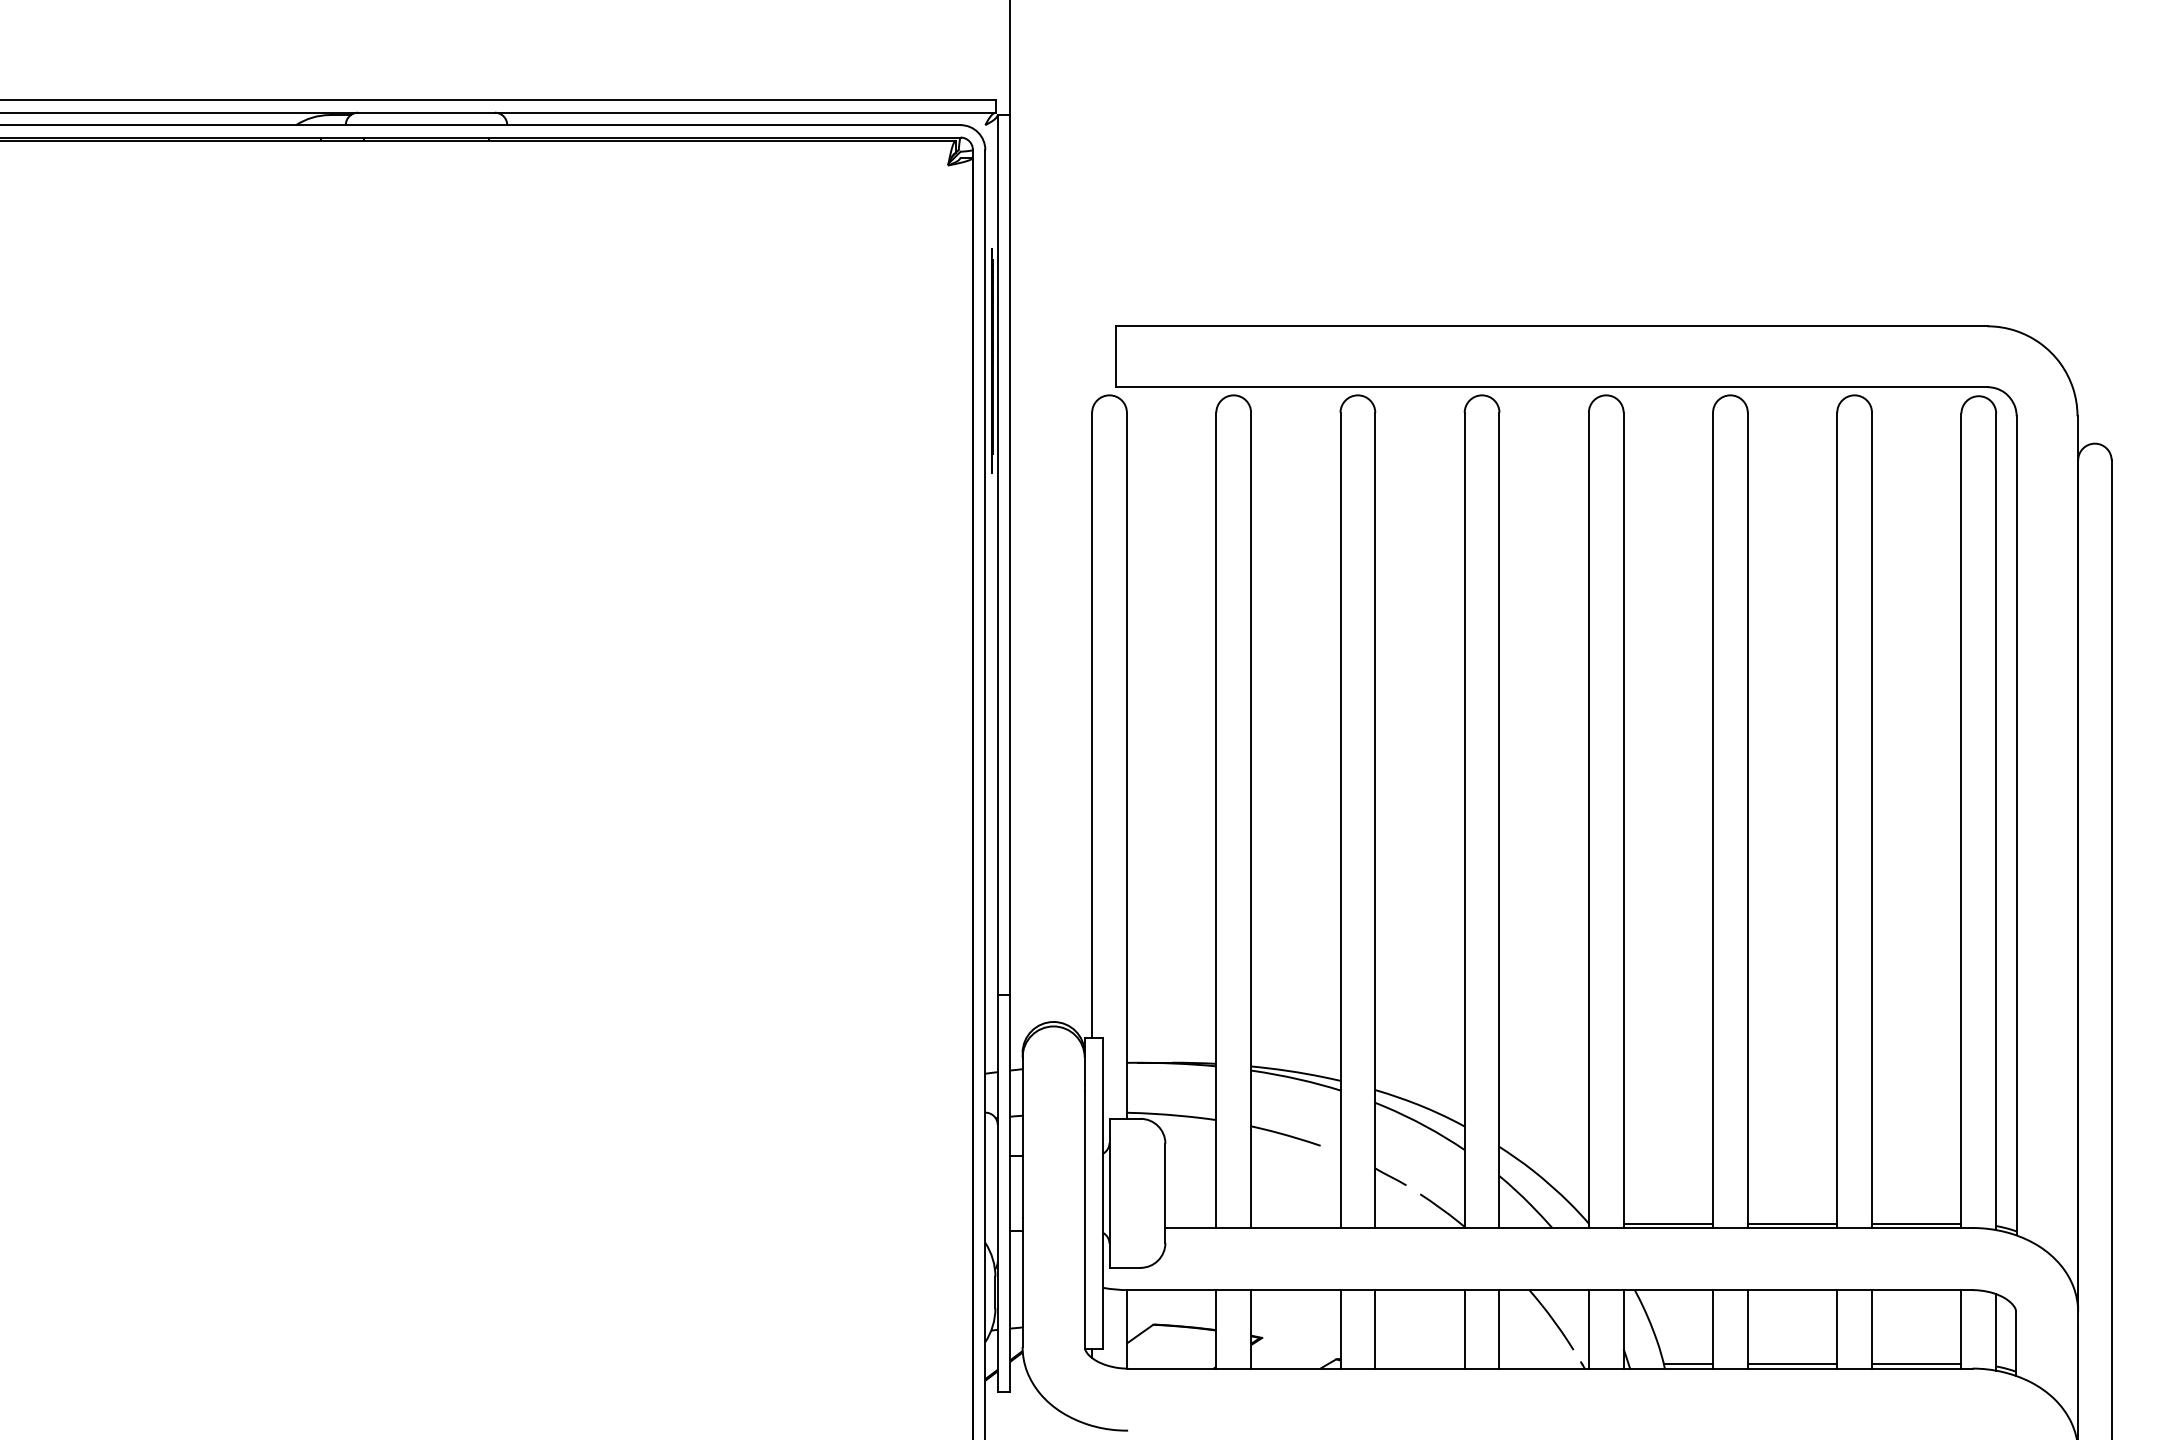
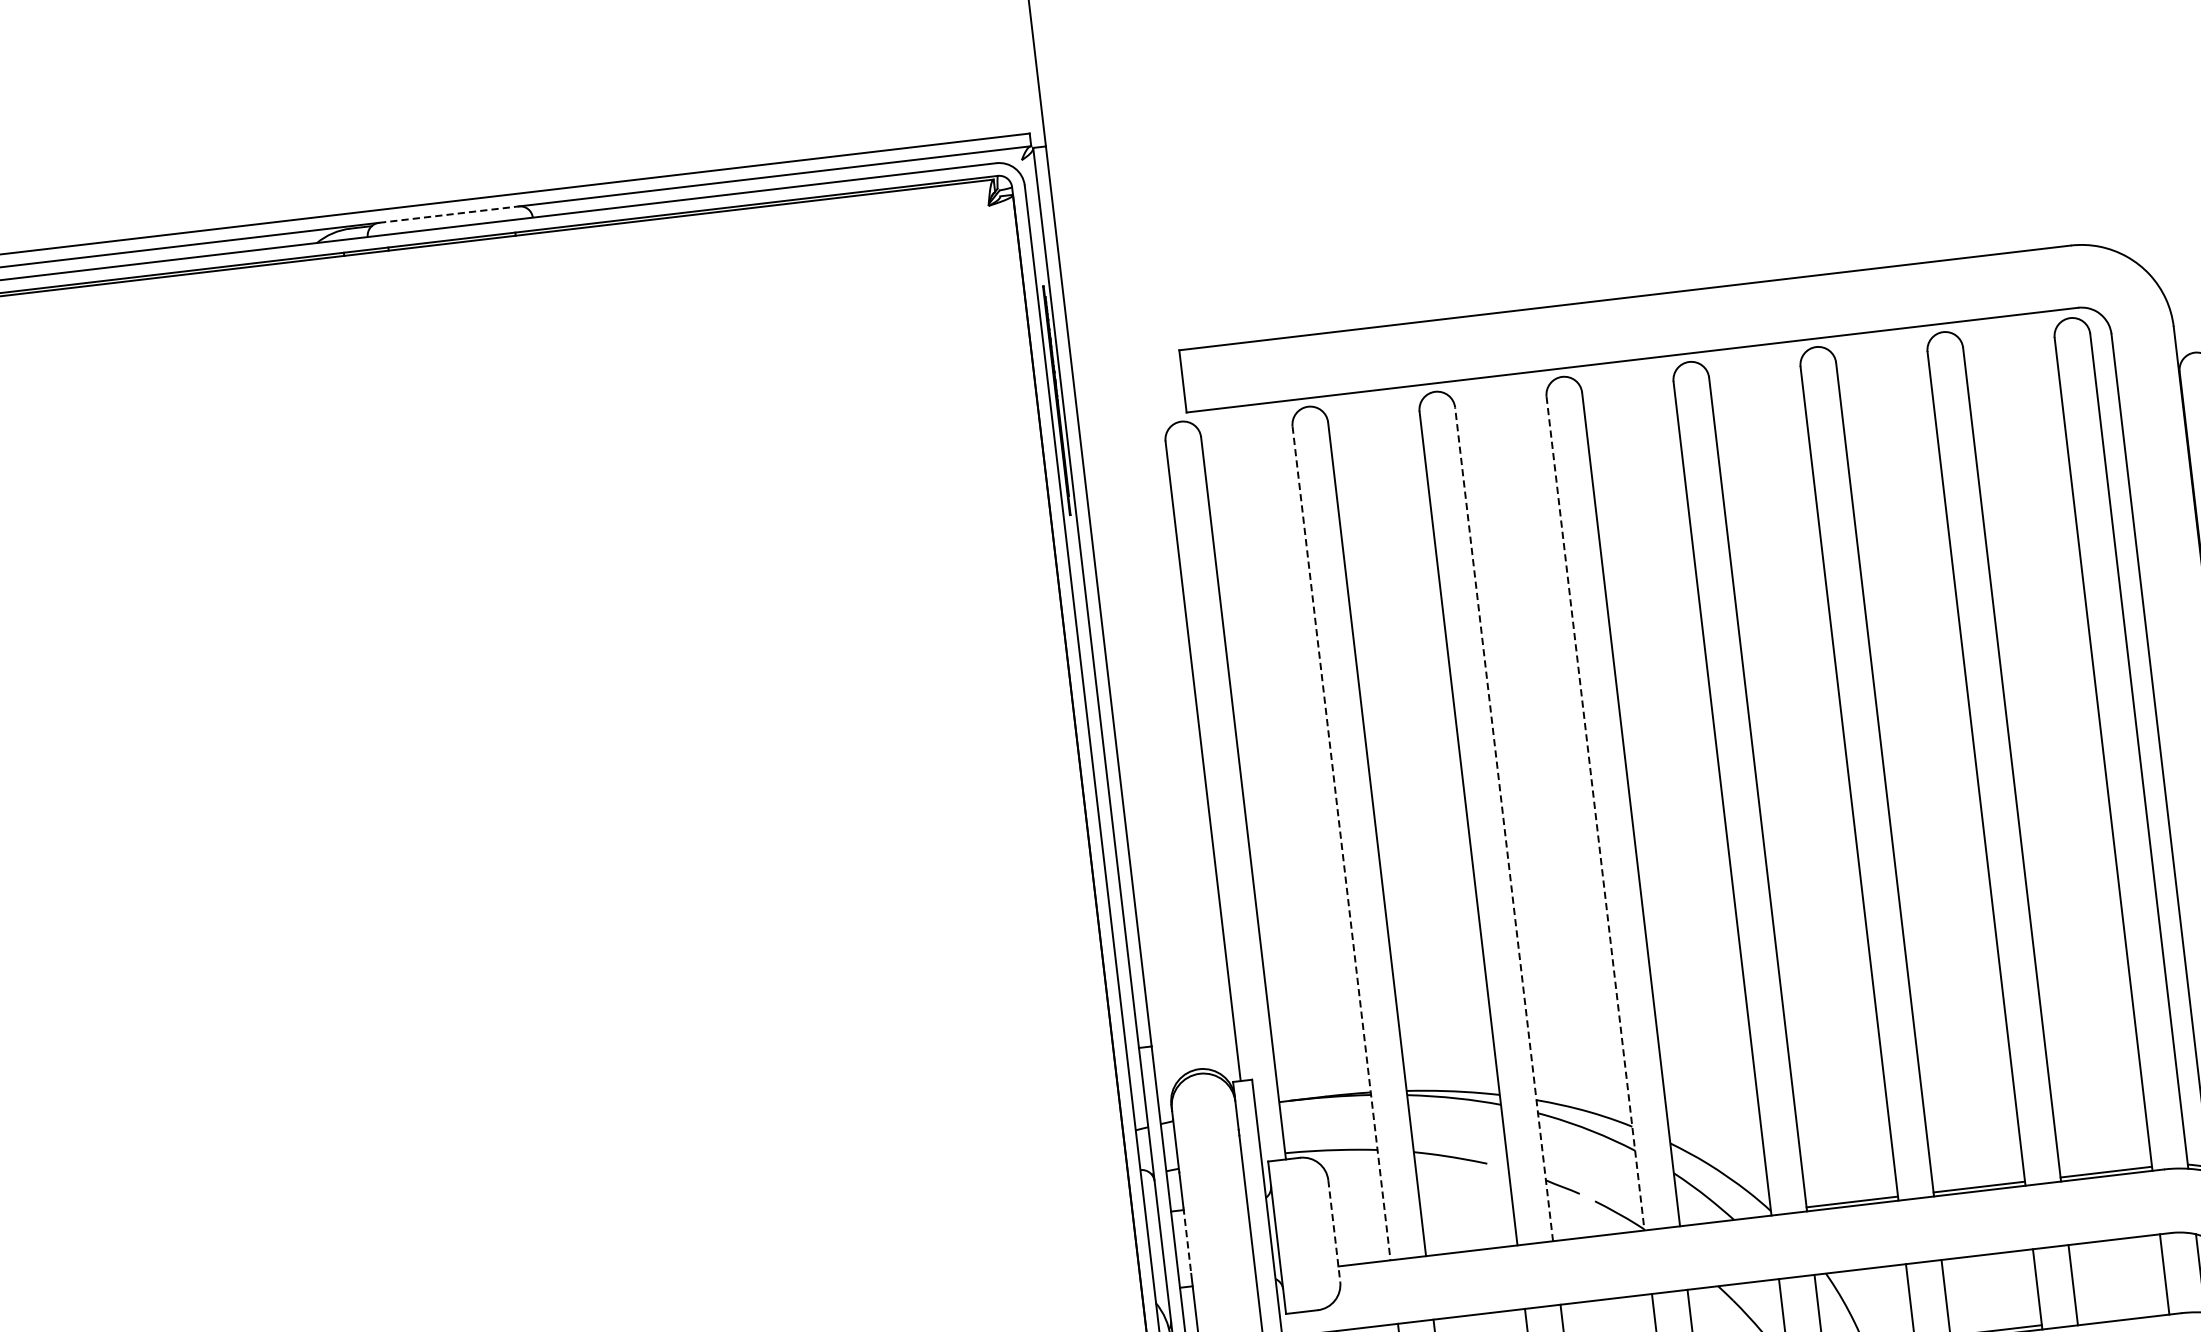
line: (427, 112) -> (449, 214), solid -> dashed
line: (1216, 820) -> (1341, 843), solid -> dashed
line: (1375, 820) -> (1504, 824), solid -> dashed
line: (1464, 820) -> (1595, 813), solid -> dashed
line: (1022, 1186) -> (1187, 1241), solid -> dashed
line: (1165, 1193) -> (1334, 1231), solid -> dashed
line: (1916, 1364) -> (2122, 1315), removed

